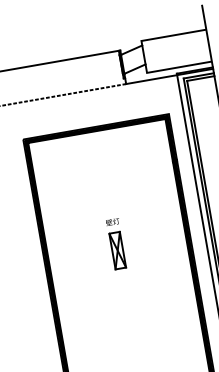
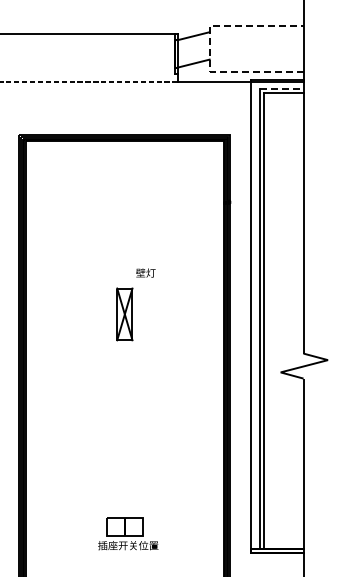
line: (144, 56) -> (209, 48), solid -> dashed
line: (198, 75) -> (281, 88), solid -> dashed
text: (112, 221) -> (145, 272), moved

